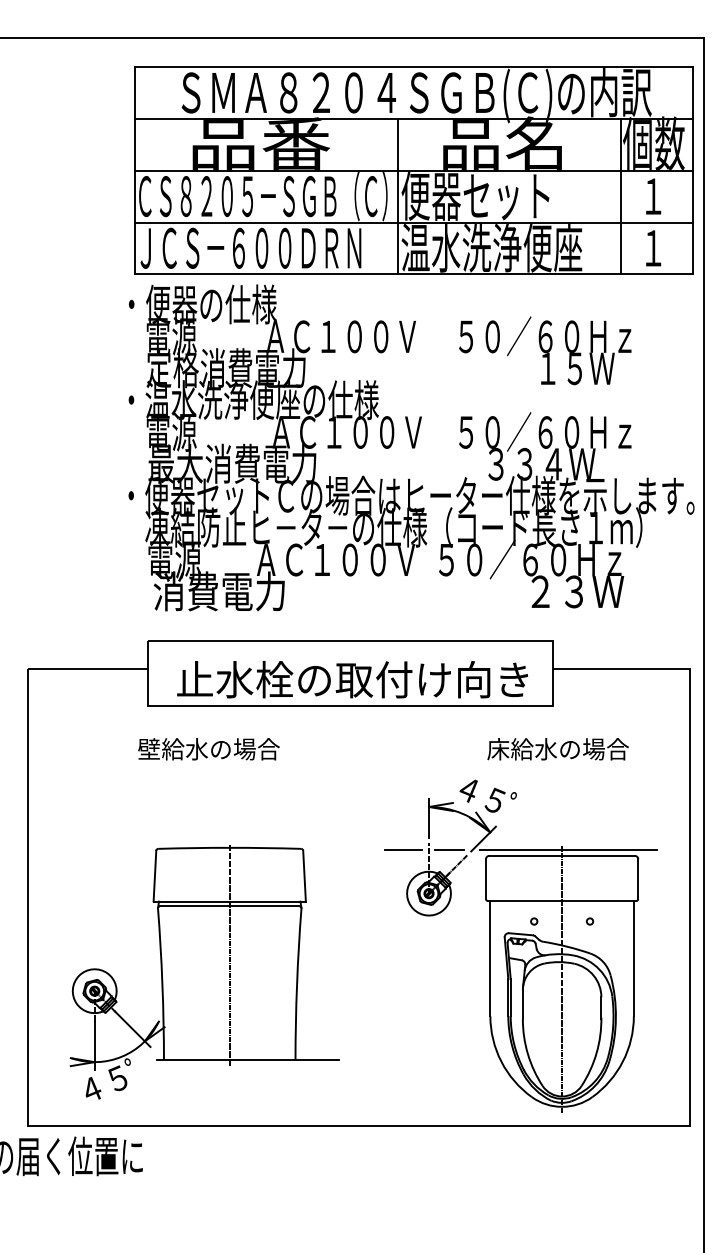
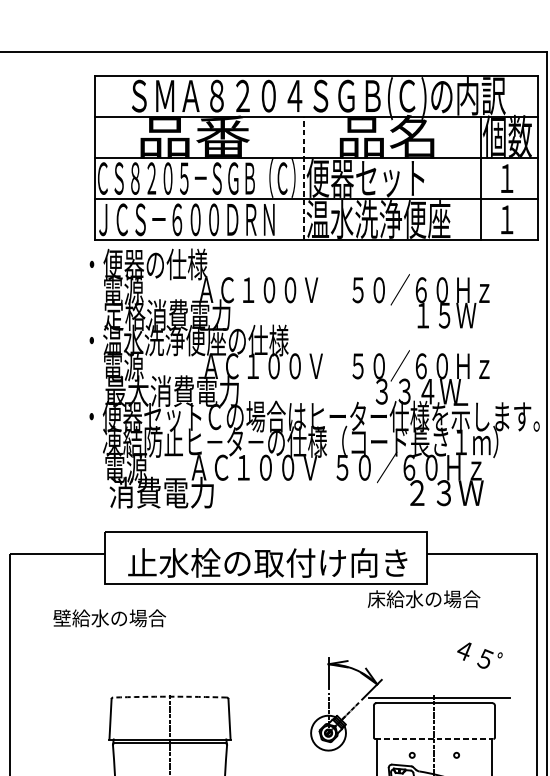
line: (397, 196) -> (303, 178), solid -> dashed
text: (208, 749) -> (109, 618), moved
text: (557, 749) -> (423, 599), moved
text: (487, 795) -> (479, 655), moved
arc: (229, 847) -> (169, 696), solid -> dashed
line: (403, 849) -> (308, 698), removed
line: (449, 849) -> (344, 698), removed
line: (562, 901) -> (434, 739), solid -> dashed

